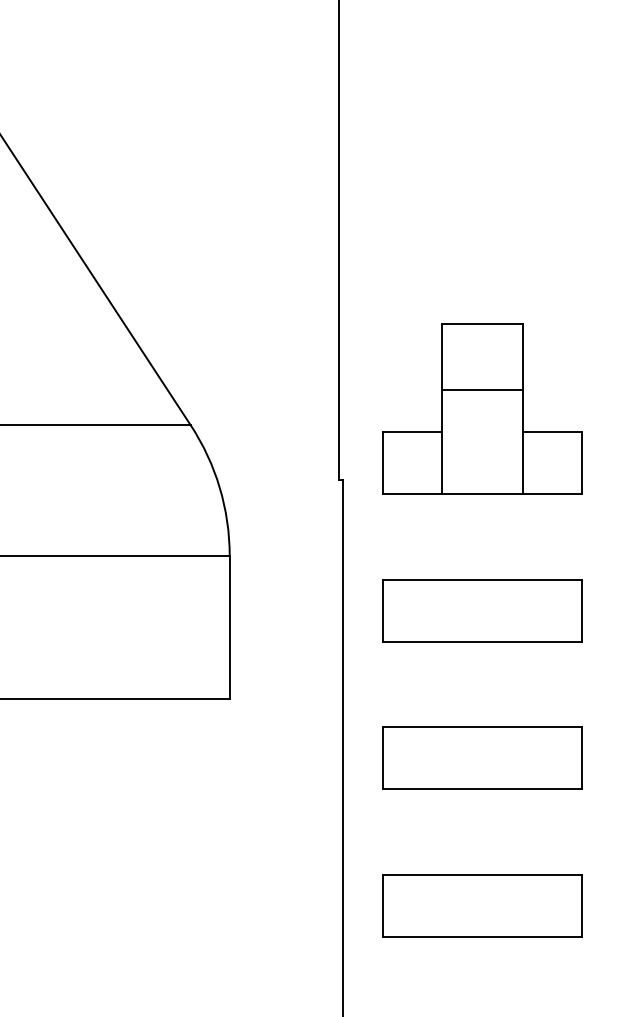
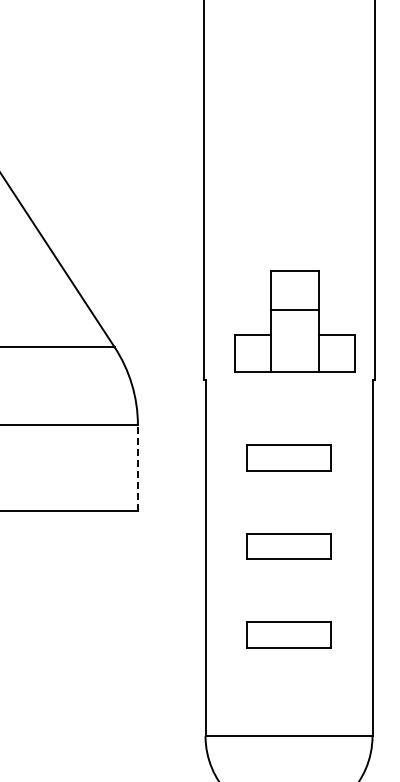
part: (481, 409) -> (294, 321), moved
part: (481, 611) -> (288, 458), size x0.7
line: (228, 628) -> (137, 468), solid -> dashed
part: (481, 758) -> (288, 546), size x0.7
part: (481, 905) -> (288, 634), size x0.7

